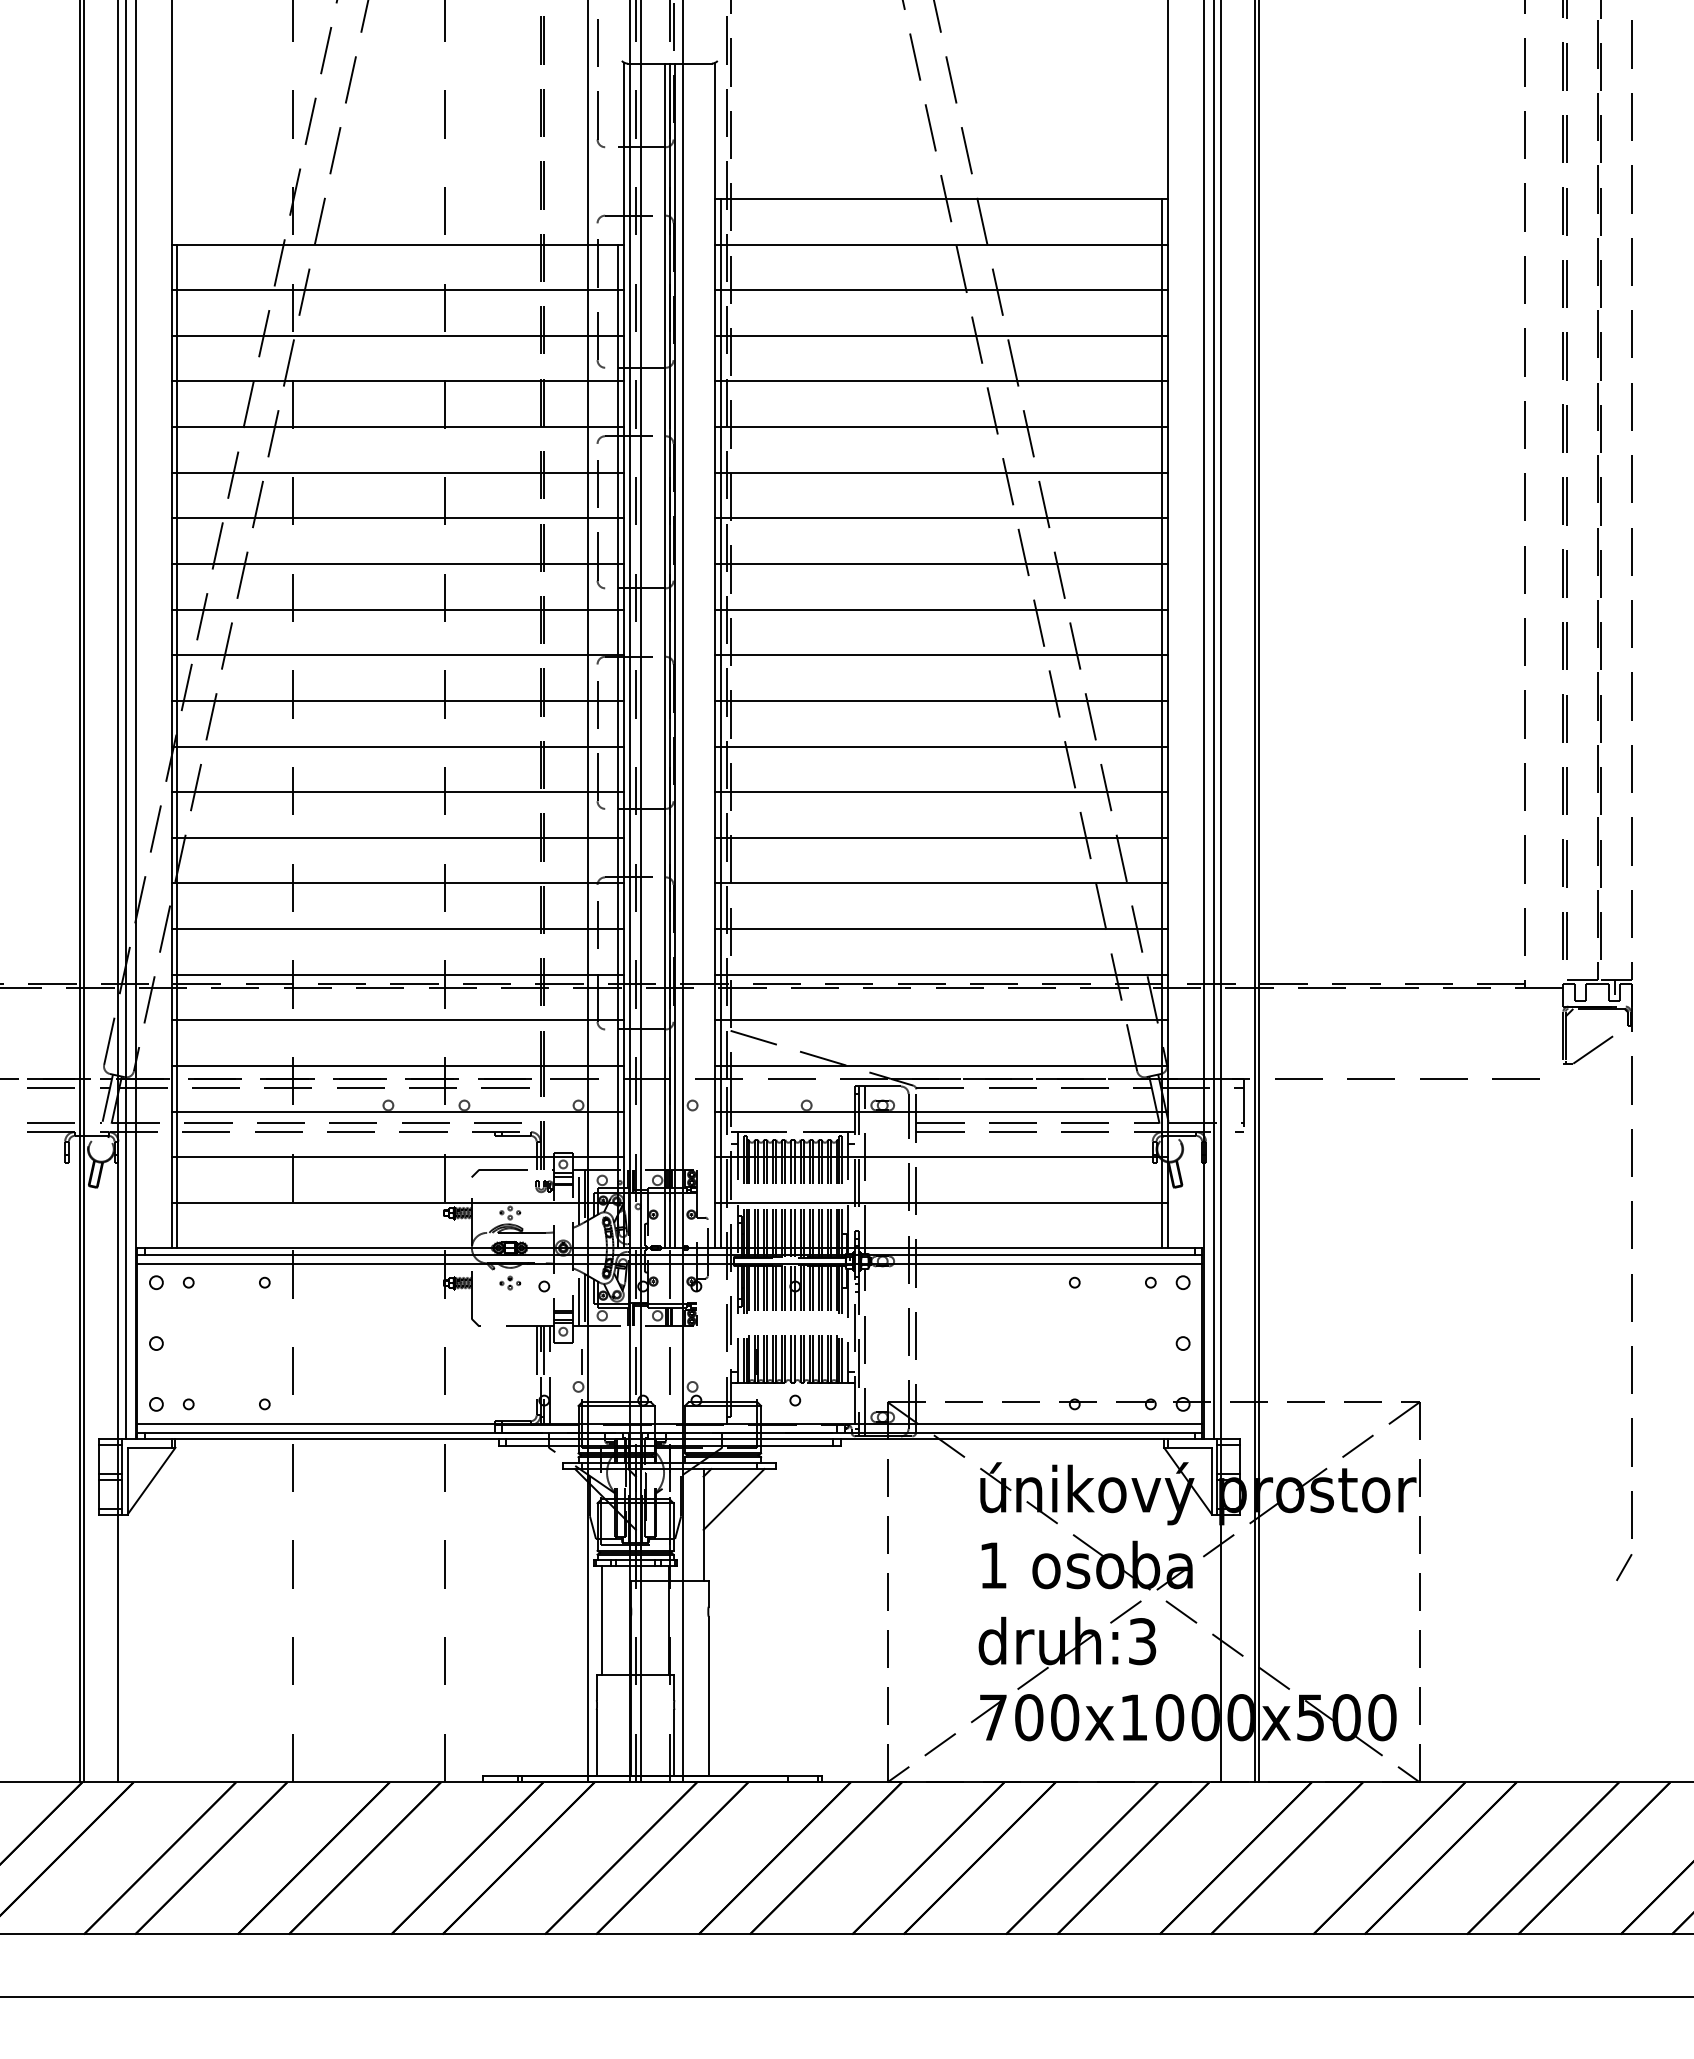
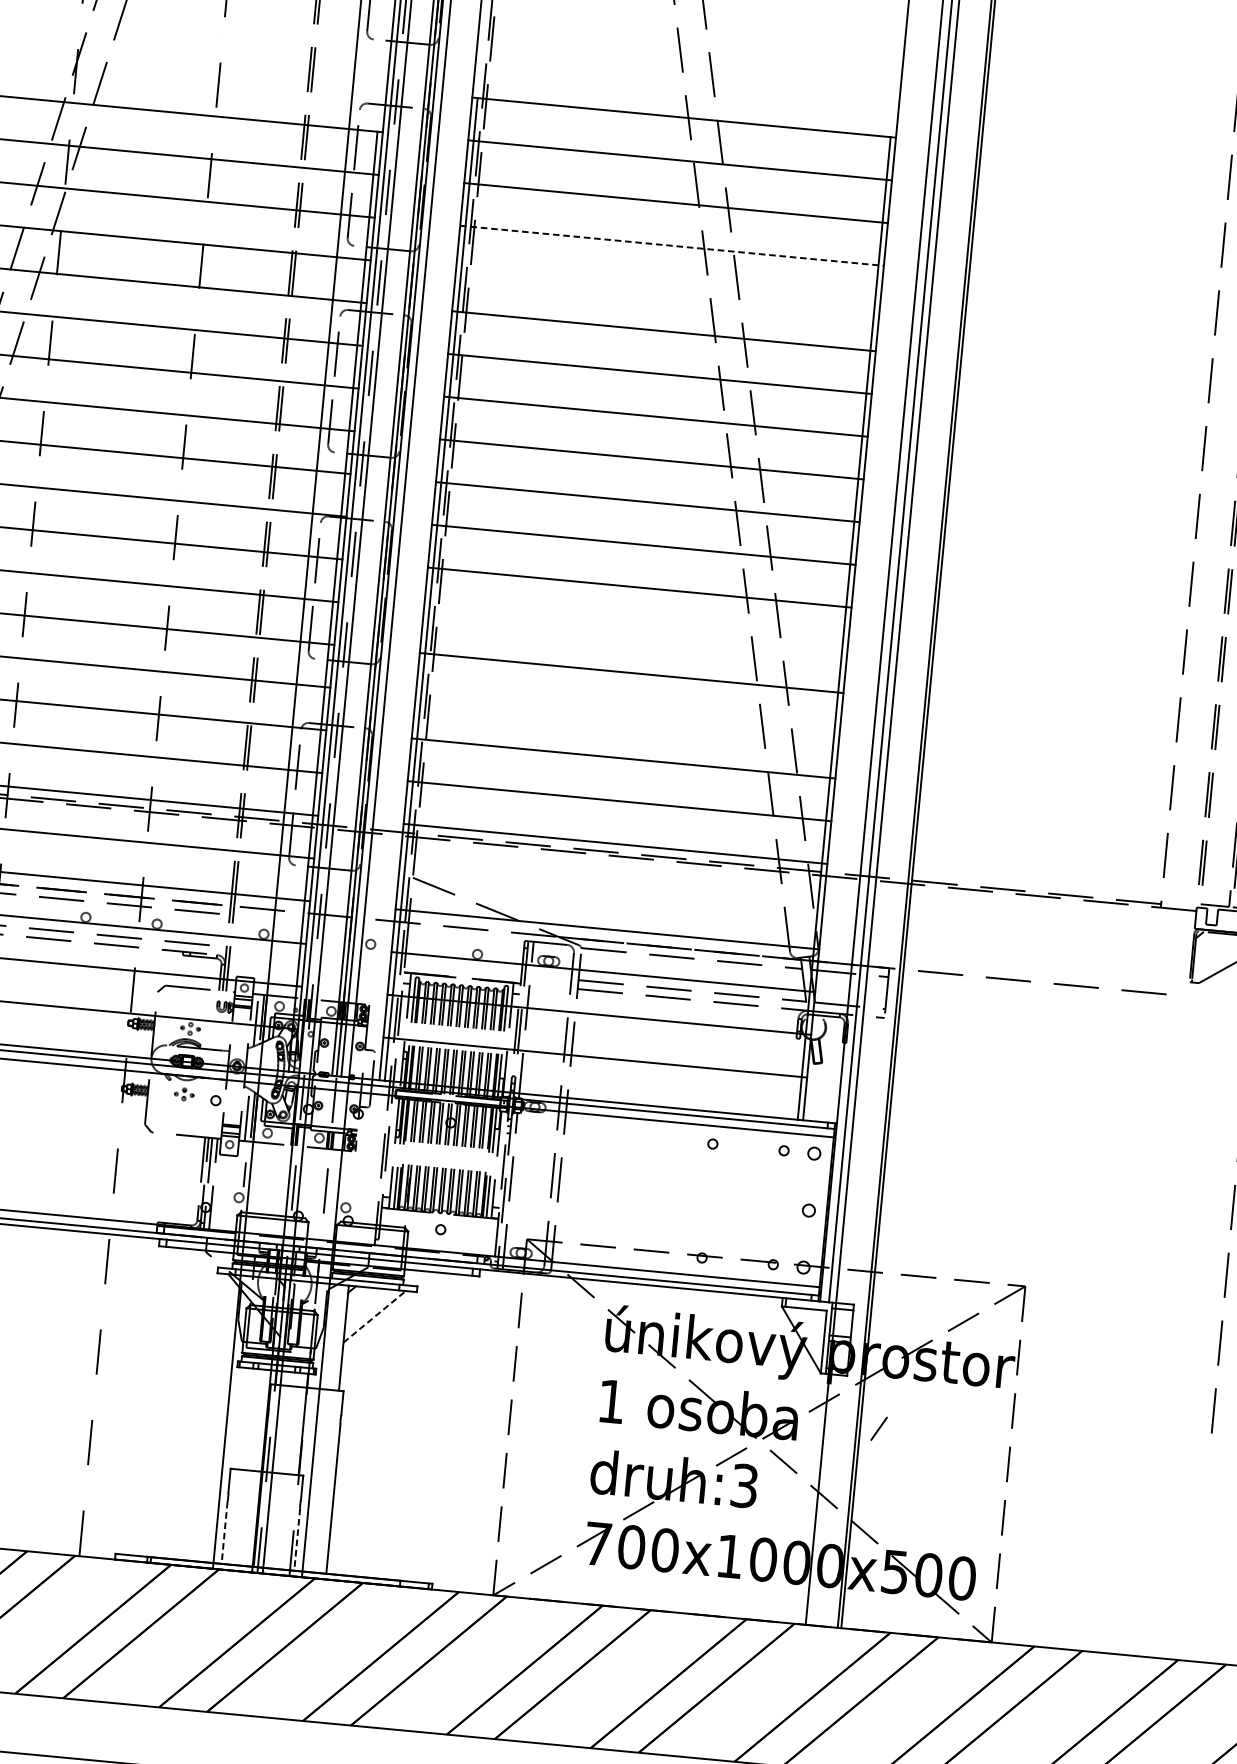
line: (942, 335) -> (672, 245), solid -> dashed
line: (941, 381) -> (667, 288), removed
line: (941, 746) -> (635, 630), removed
line: (941, 837) -> (627, 715), removed
line: (941, 1020) -> (611, 886), removed
line: (734, 1499) -> (375, 1316), solid -> dashed
line: (1624, 1567) -> (879, 1428), moved
line: (601, 1620) -> (239, 1418), removed
line: (596, 1743) -> (224, 1533), solid -> dashed
line: (674, 1743) -> (297, 1540), solid -> dashed

